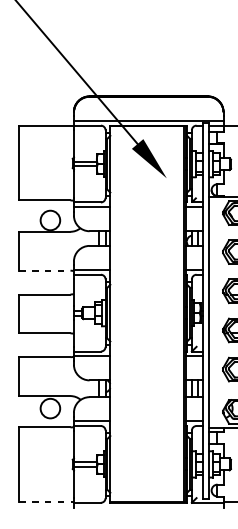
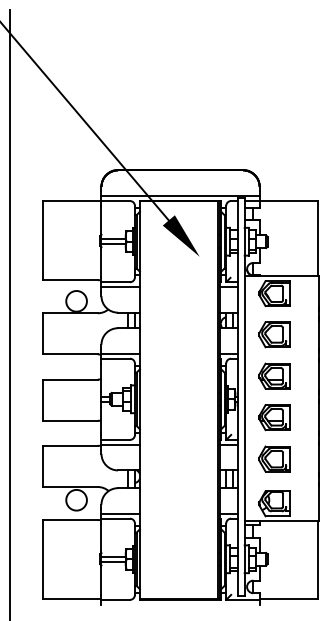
line: (45, 270) -> (71, 354), dashed -> solid
line: (46, 502) -> (72, 599), dashed -> solid

